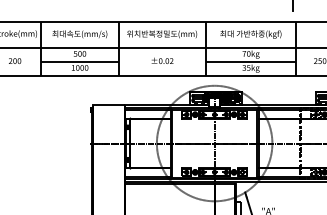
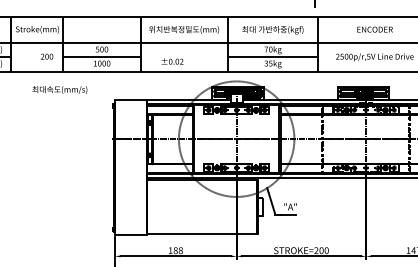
text: (79, 33) -> (59, 89), moved
text: (15, 60) -> (47, 56), moved
text: (162, 60) -> (172, 61), moved

